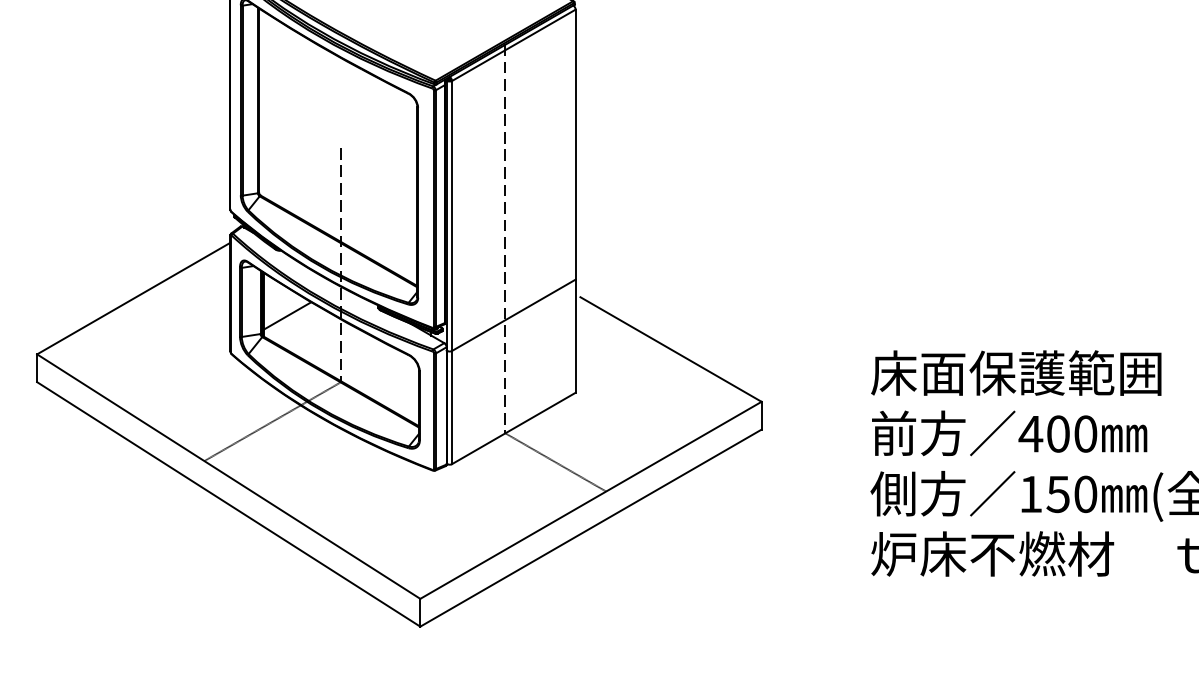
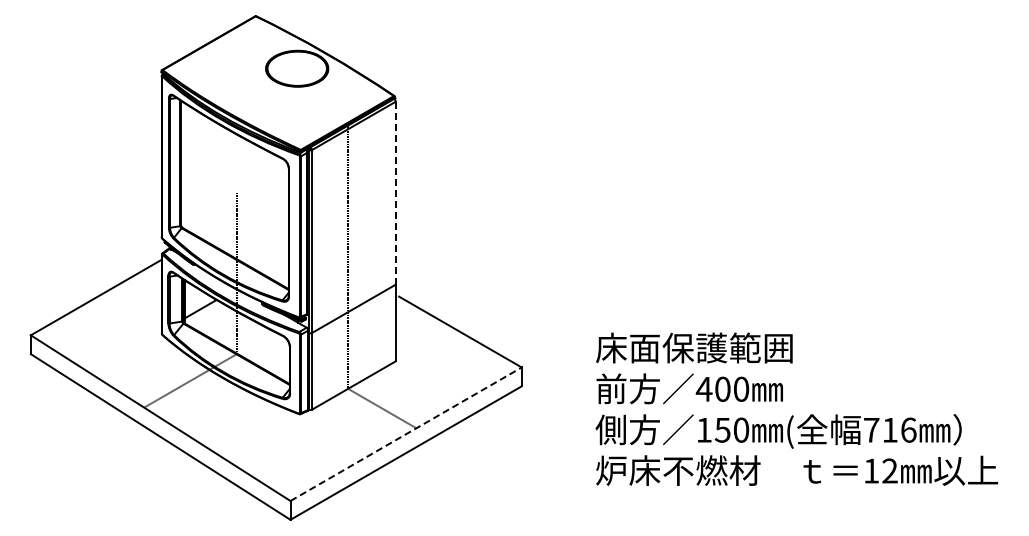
line: (575, 143) -> (395, 192), solid -> dashed
line: (591, 500) -> (406, 434), solid -> dashed

